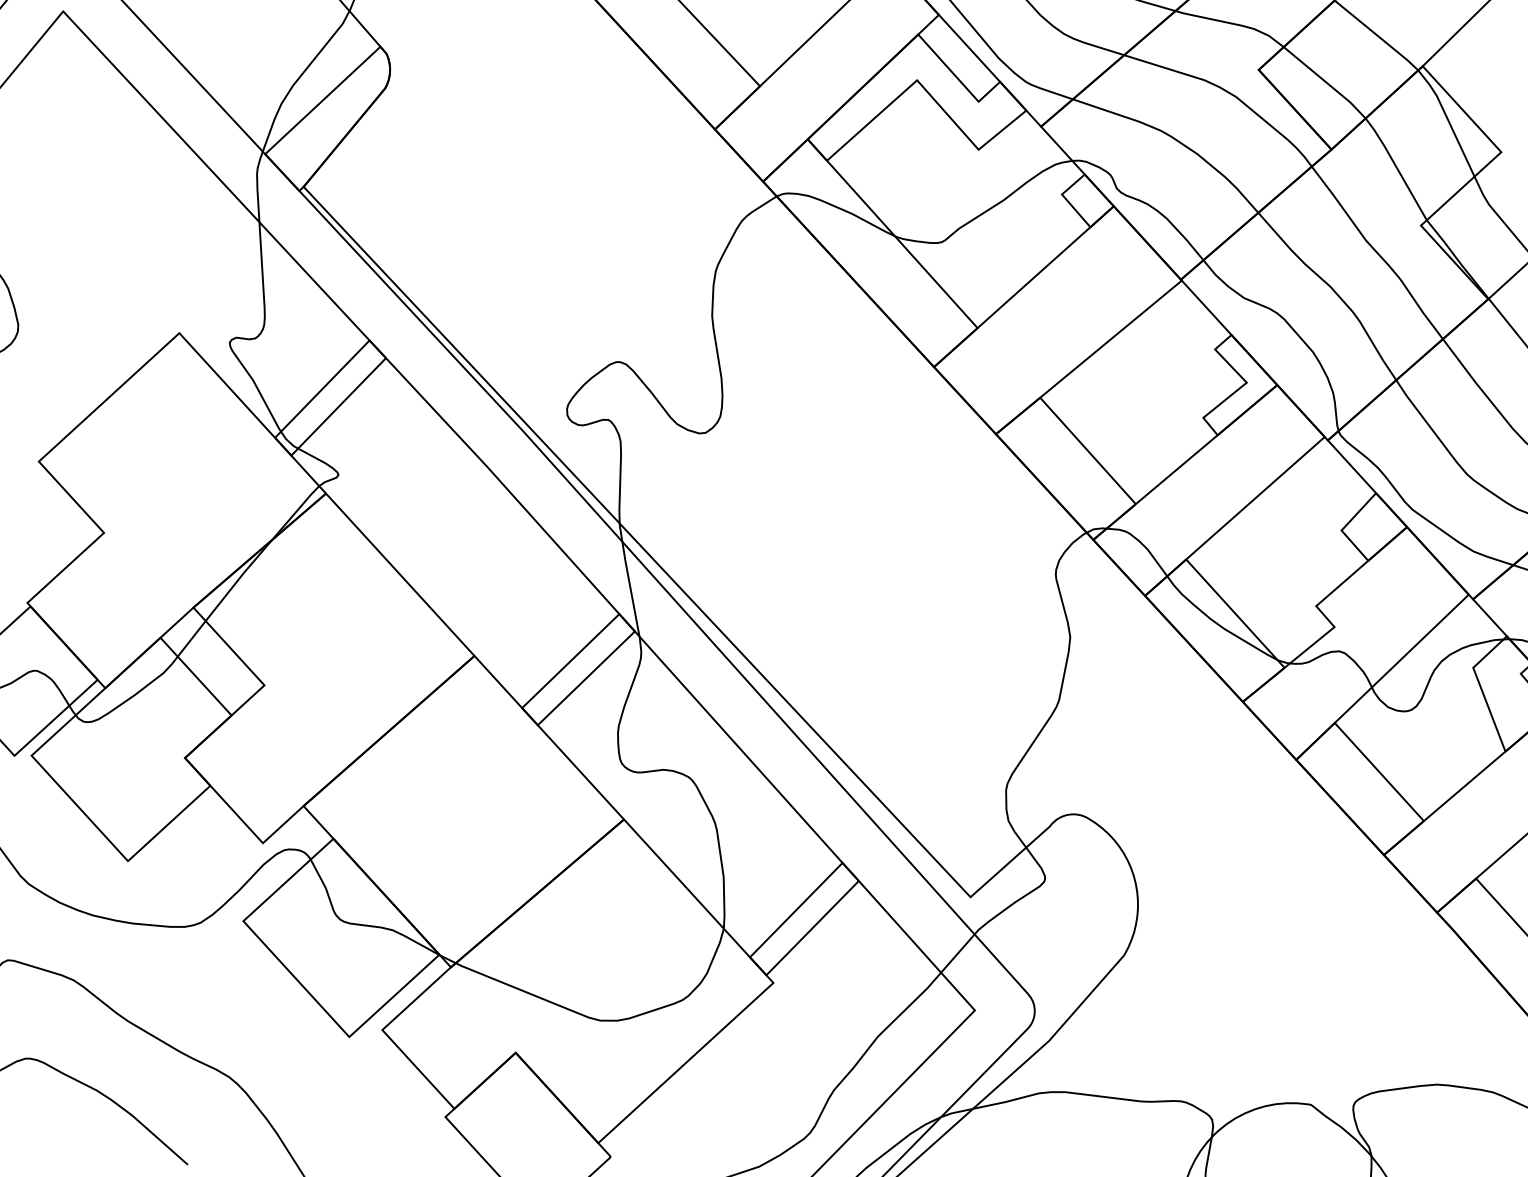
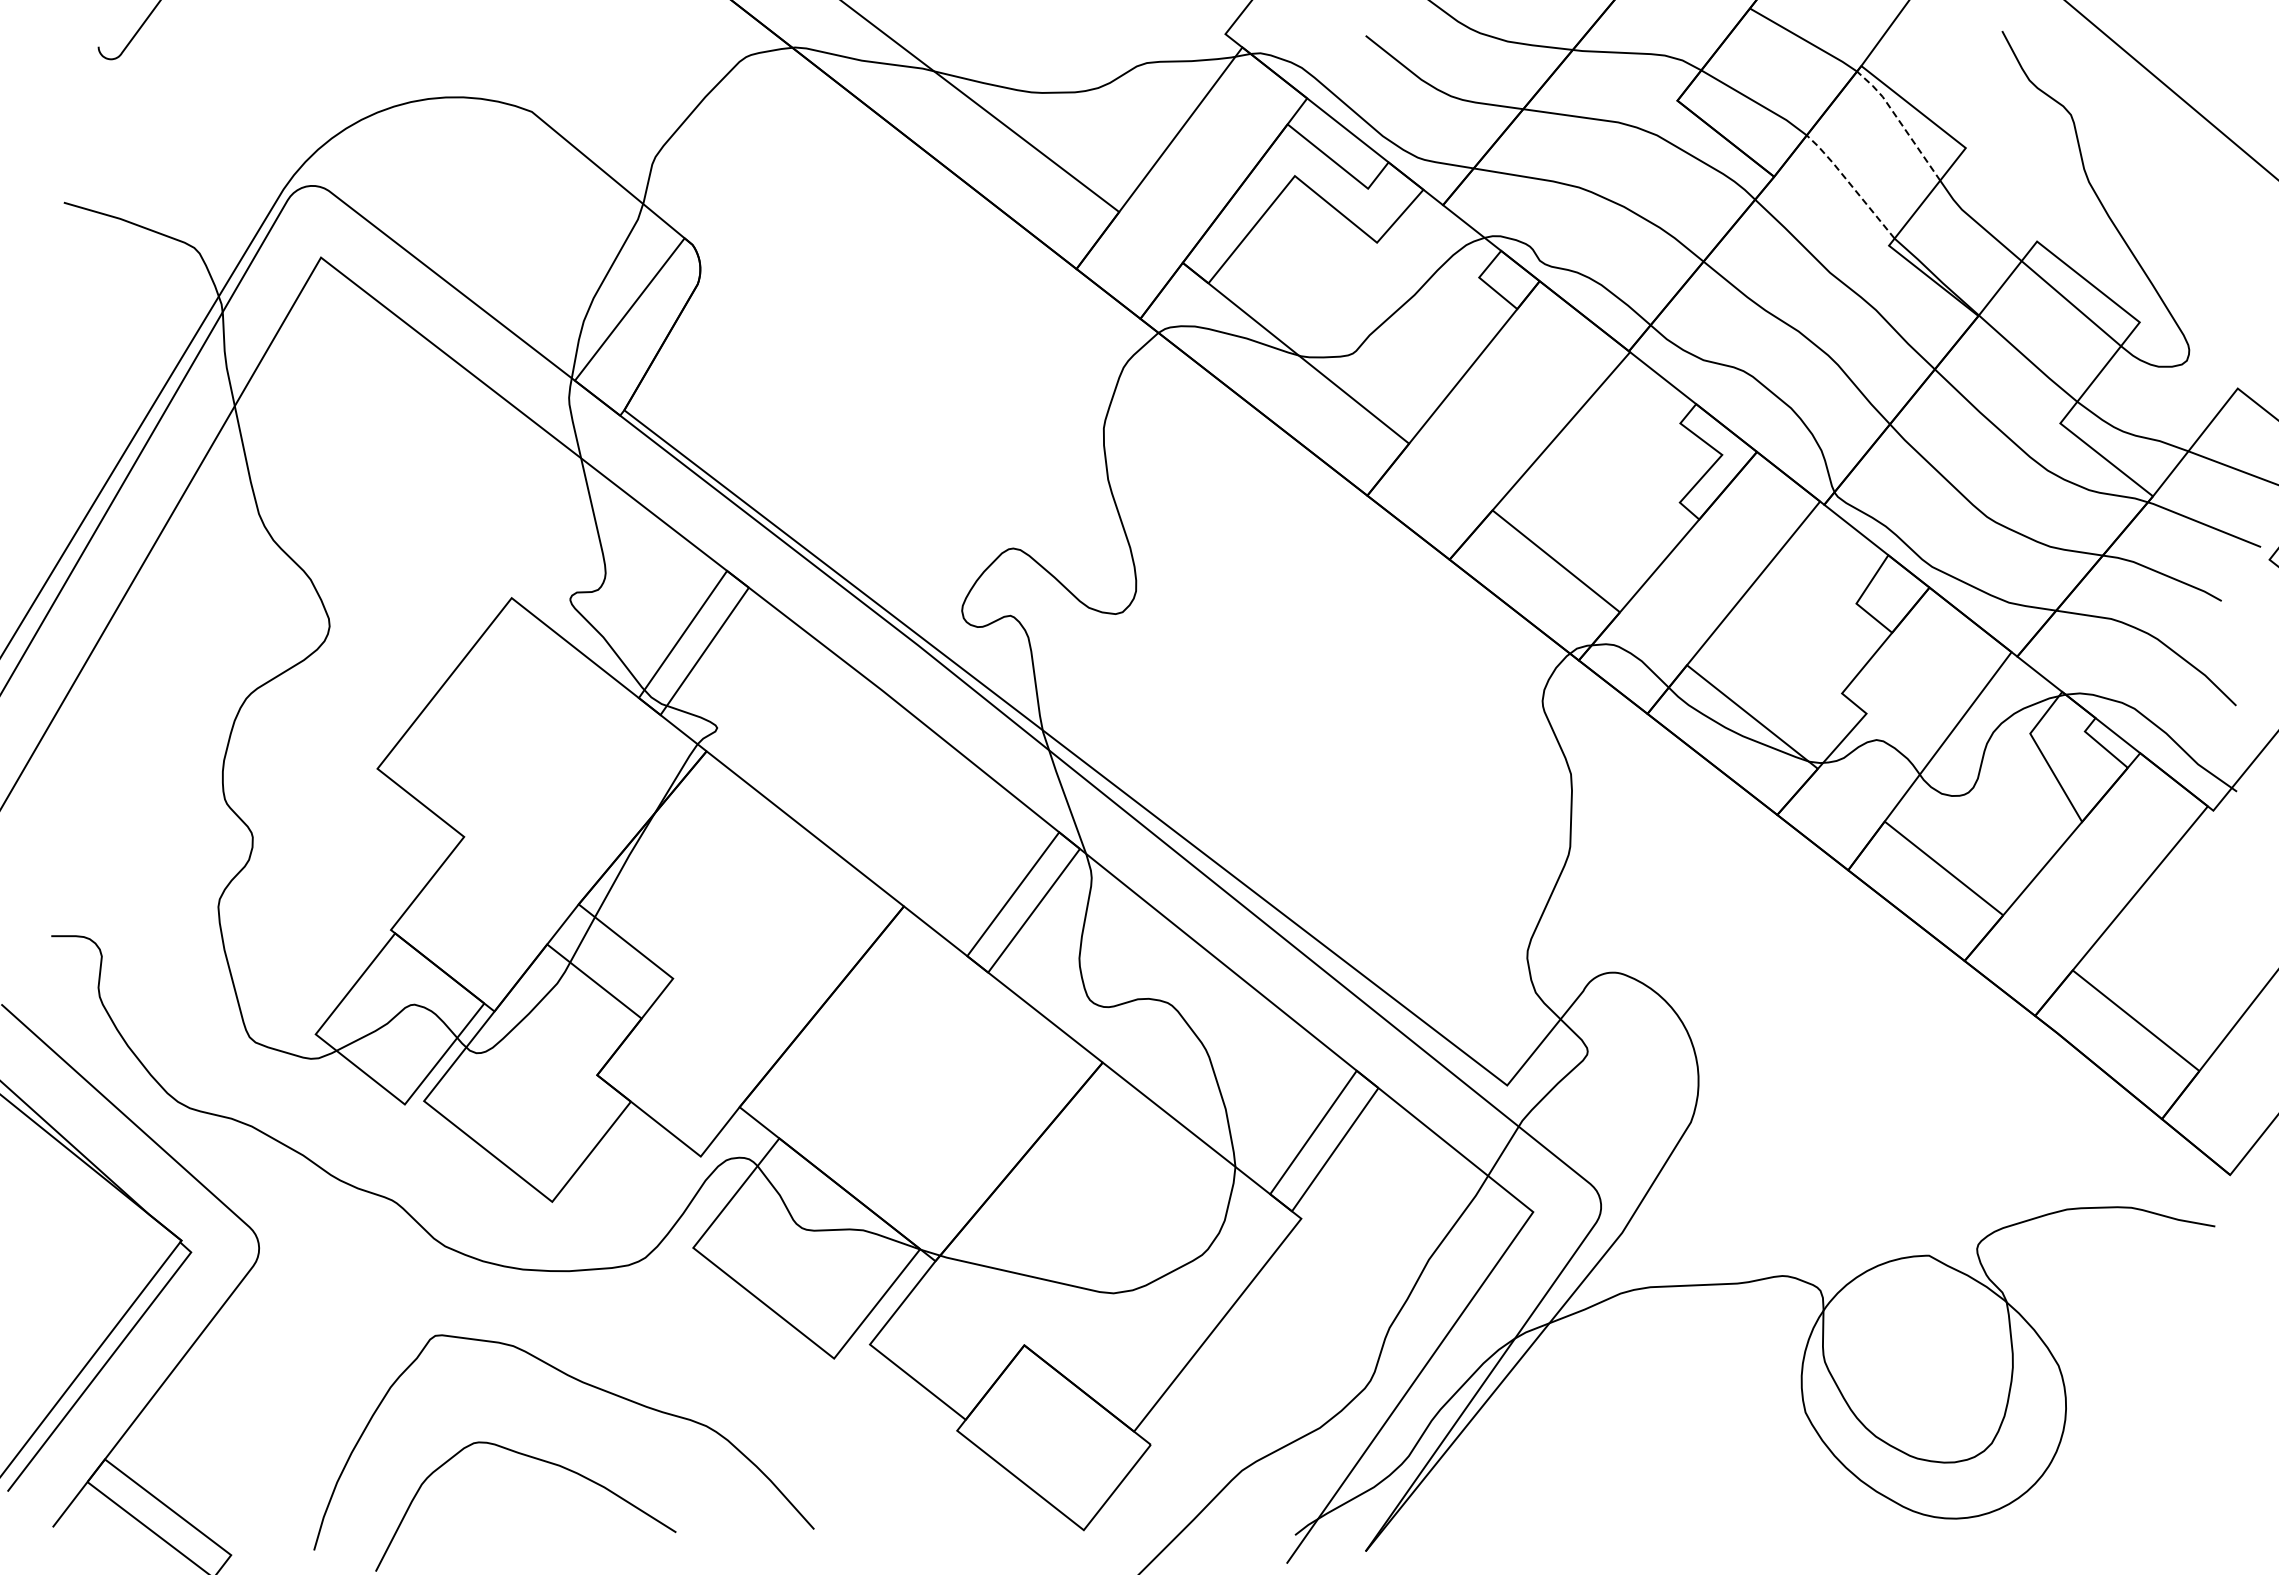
line: (1448, 120) -> (1900, 122), solid -> dashed
line: (1396, 167) -> (1850, 184), solid -> dashed

